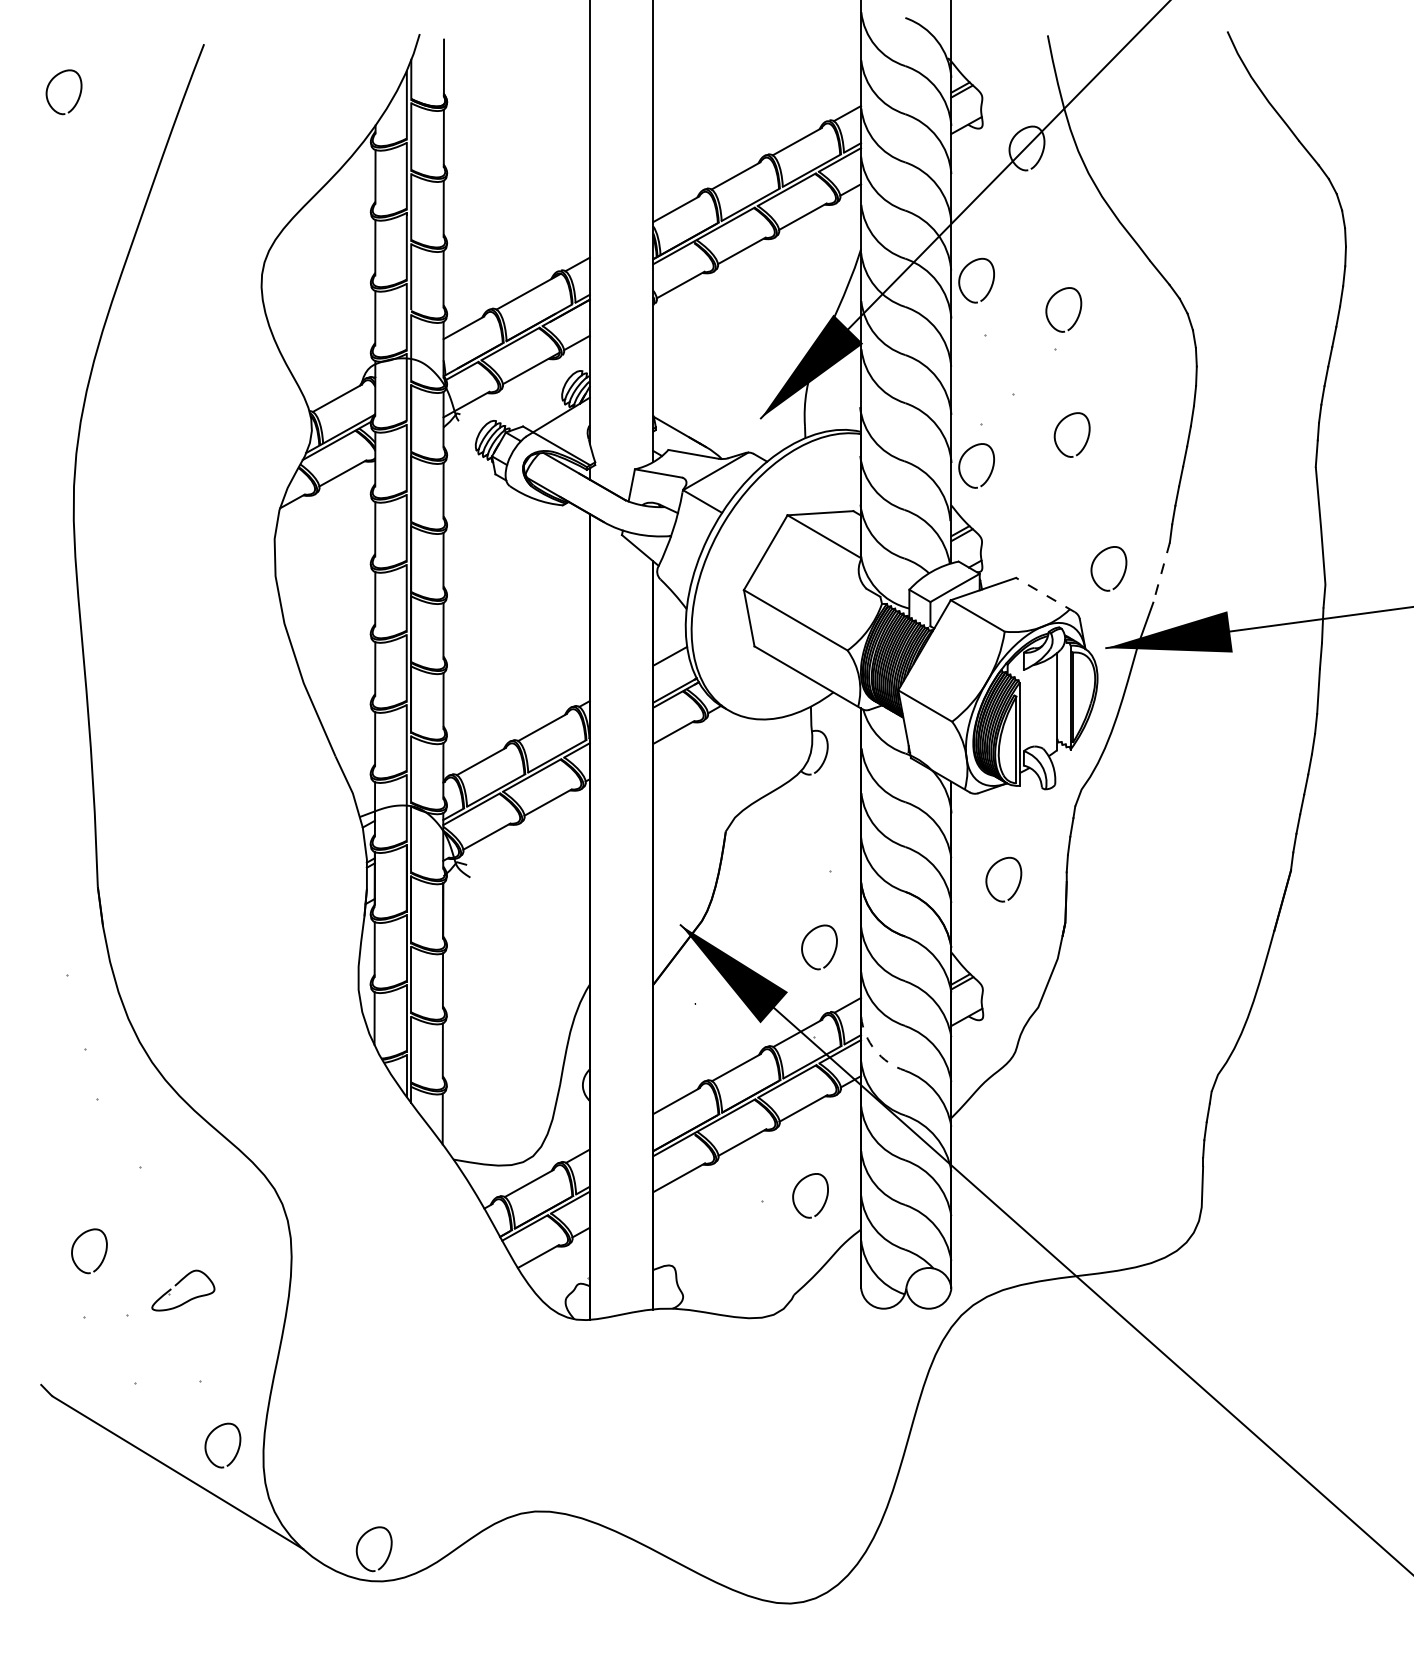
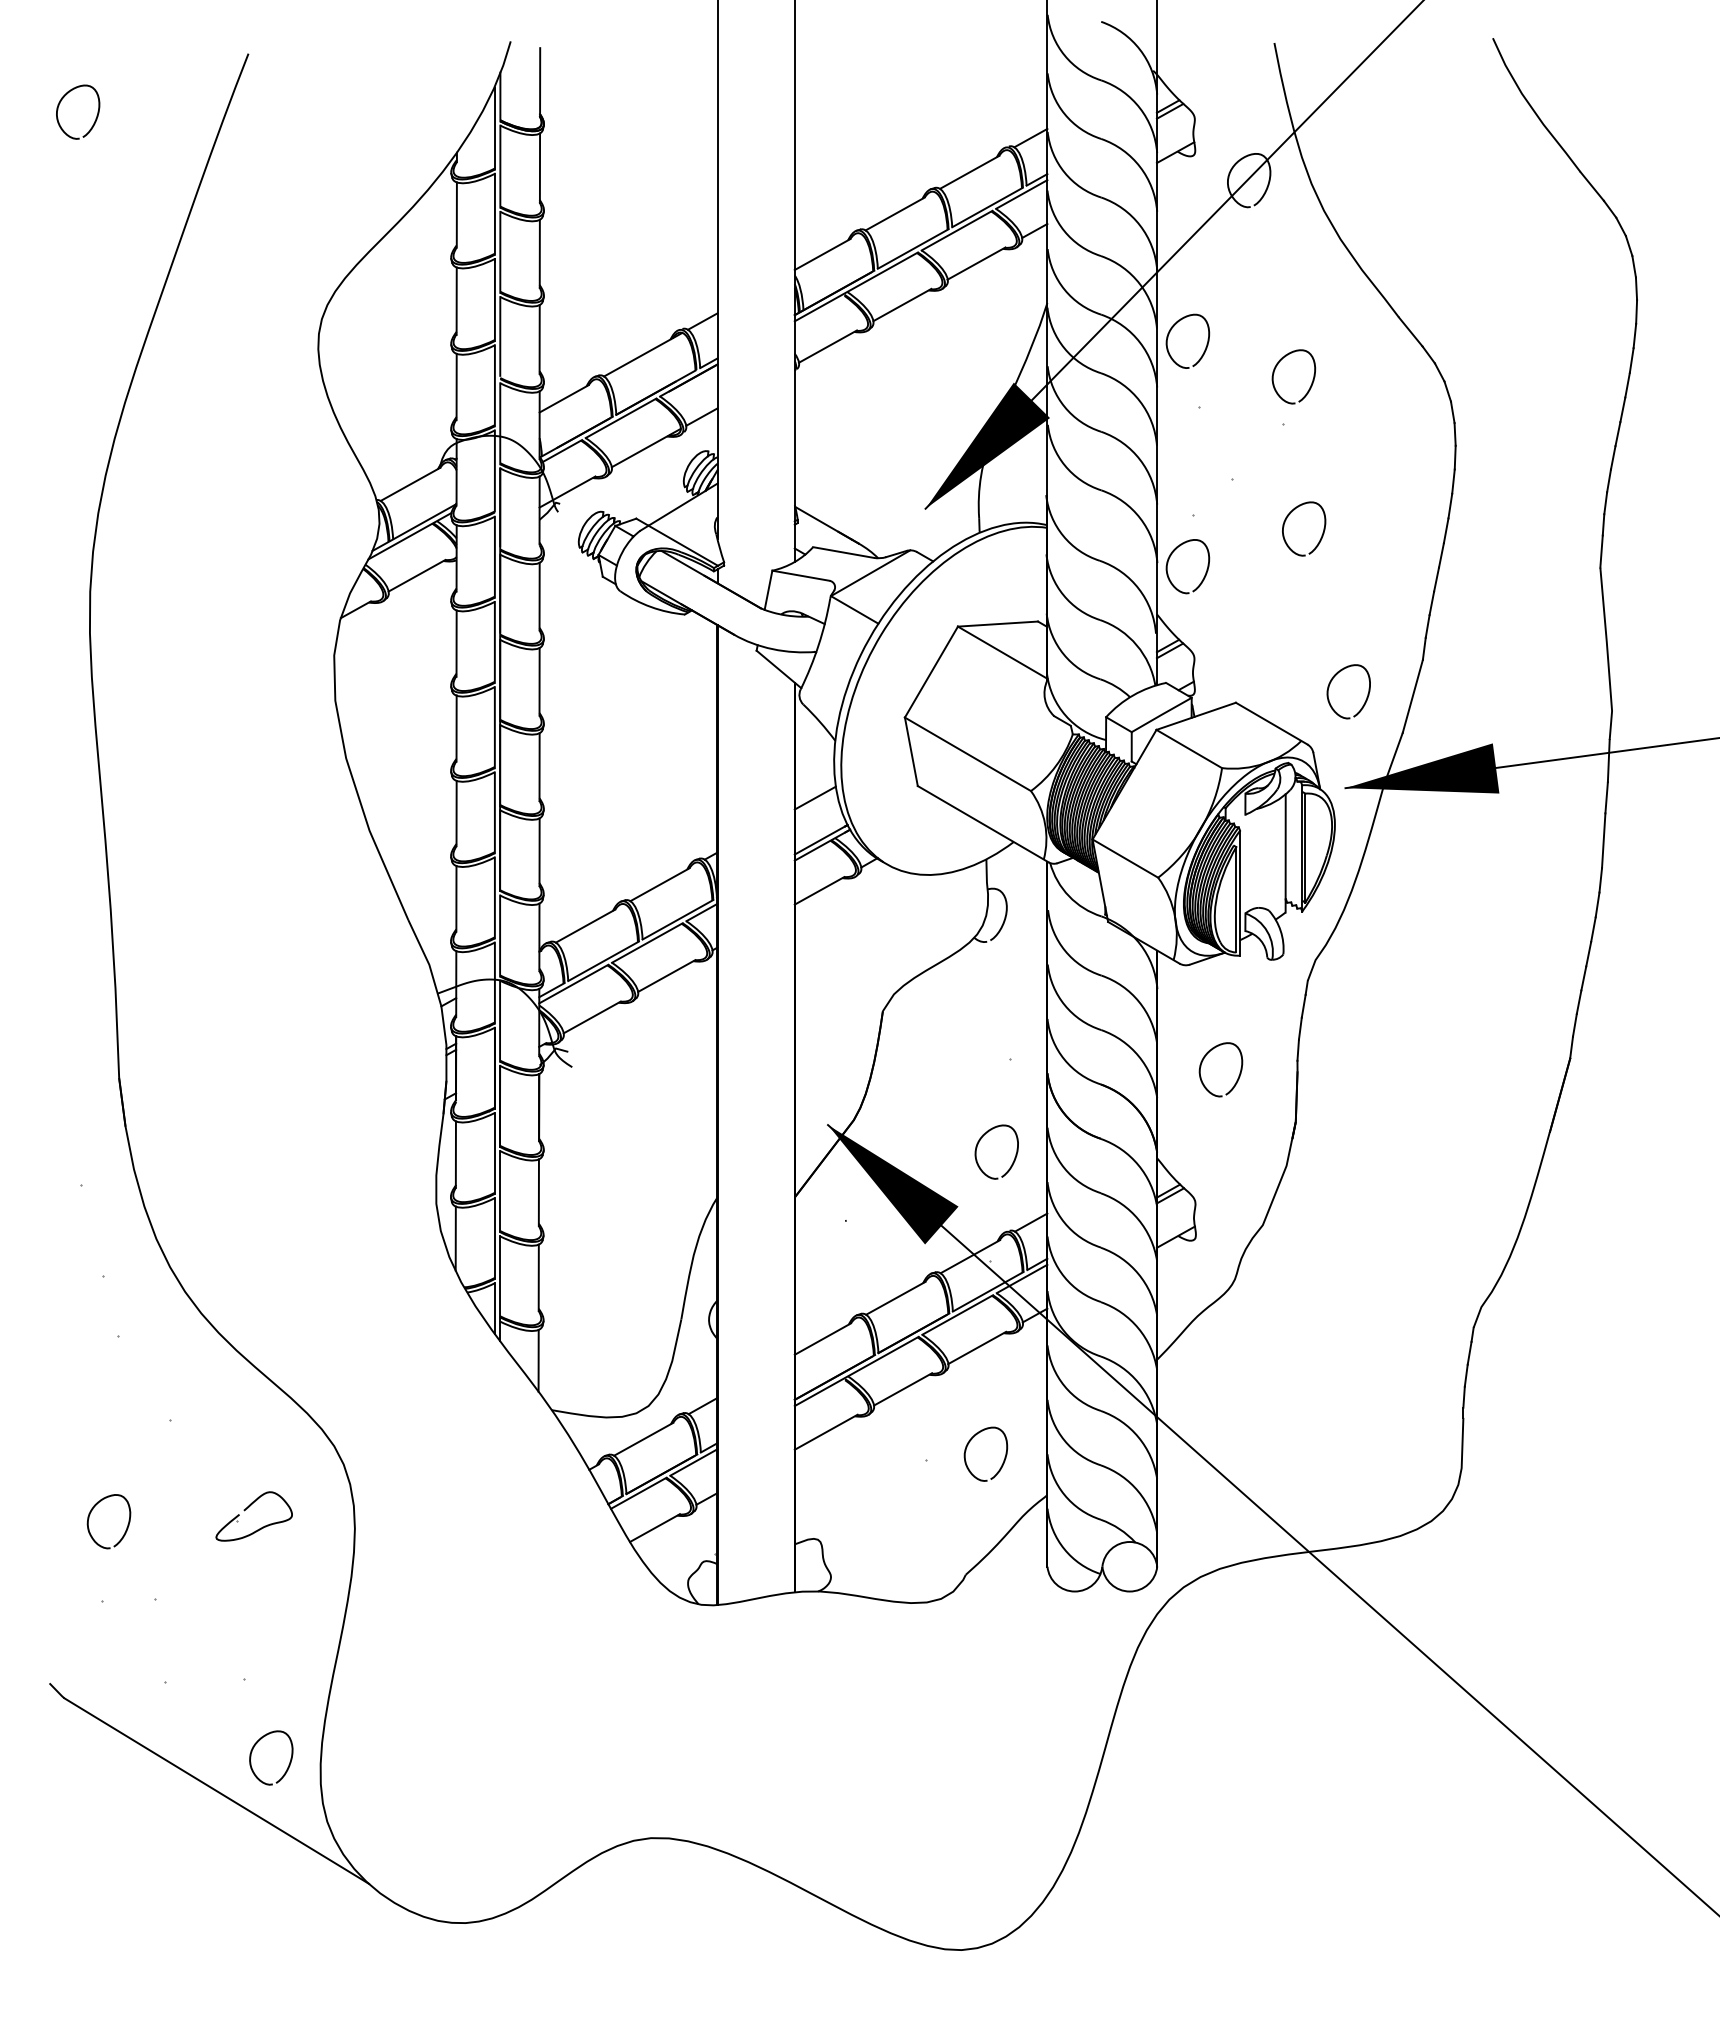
line: (1161, 572) -> (1412, 696), dashed -> solid
line: (1045, 594) -> (1271, 723), dashed -> solid
arc: (875, 1050) -> (1064, 1277), dashed -> solid
part: (178, 1284) -> (248, 1508), moved
curve: (388, 1554) -> (472, 1890), removed

